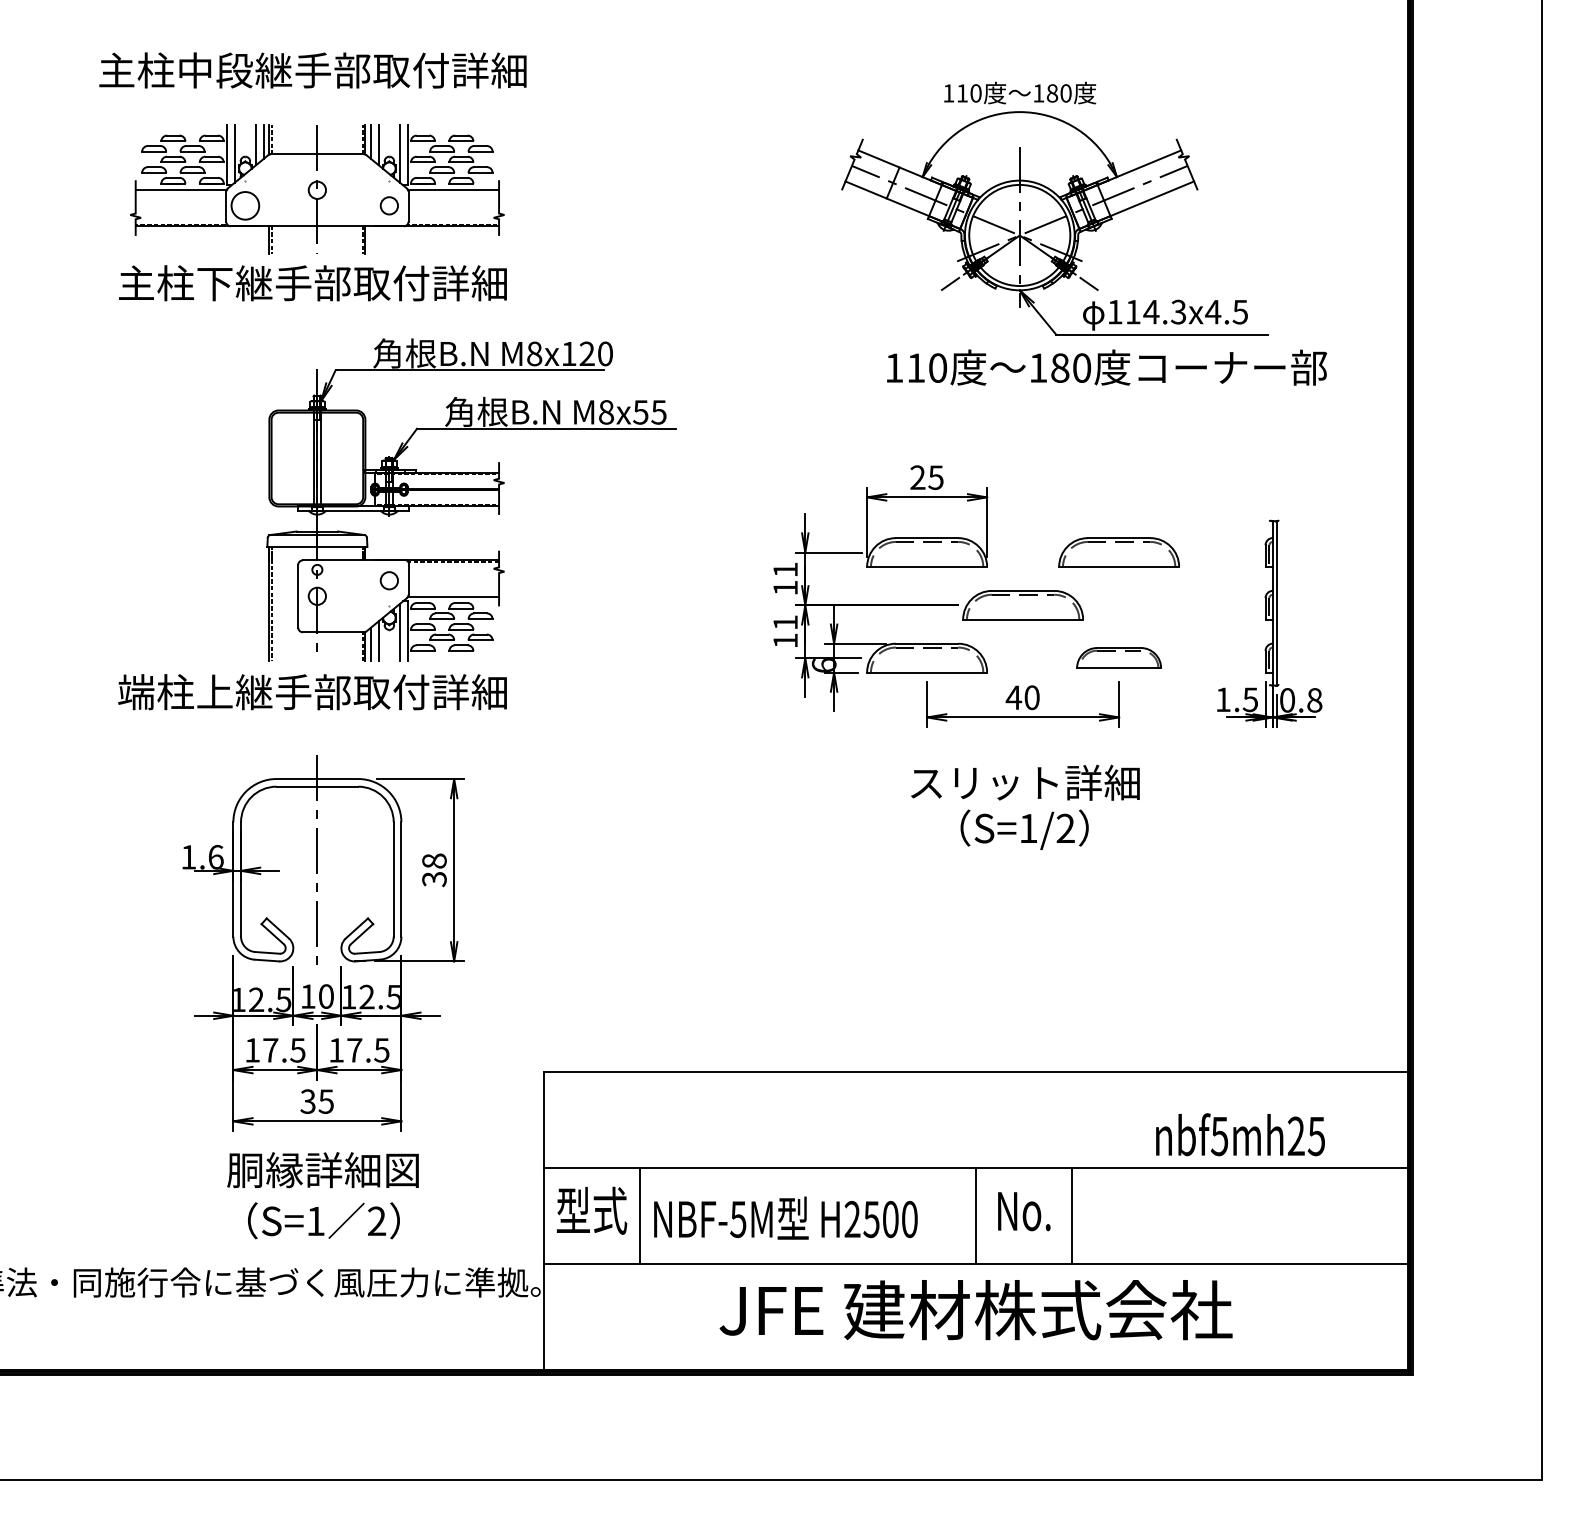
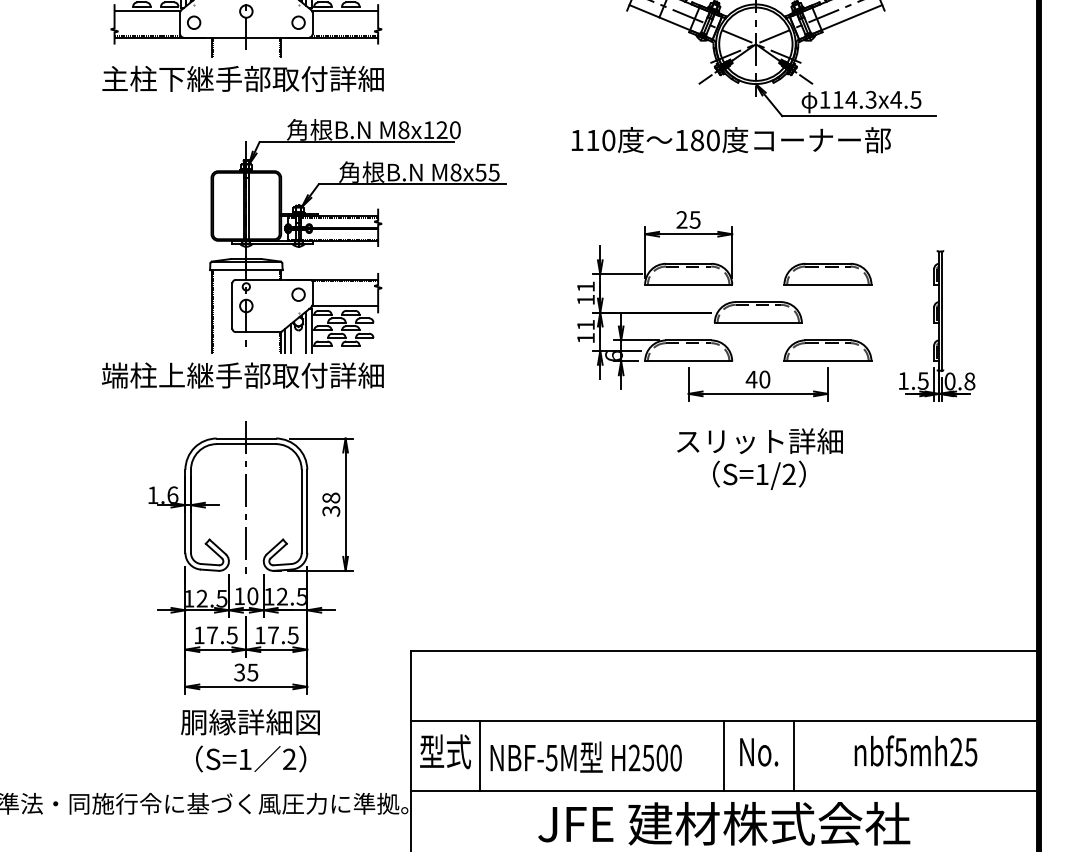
circle: (245, 205) -> (194, 22), size x0.62
text: (1107, 367) -> (731, 140), moved
part: (1118, 657) -> (827, 350), size x1.43
text: (1240, 1134) -> (915, 750), moved

